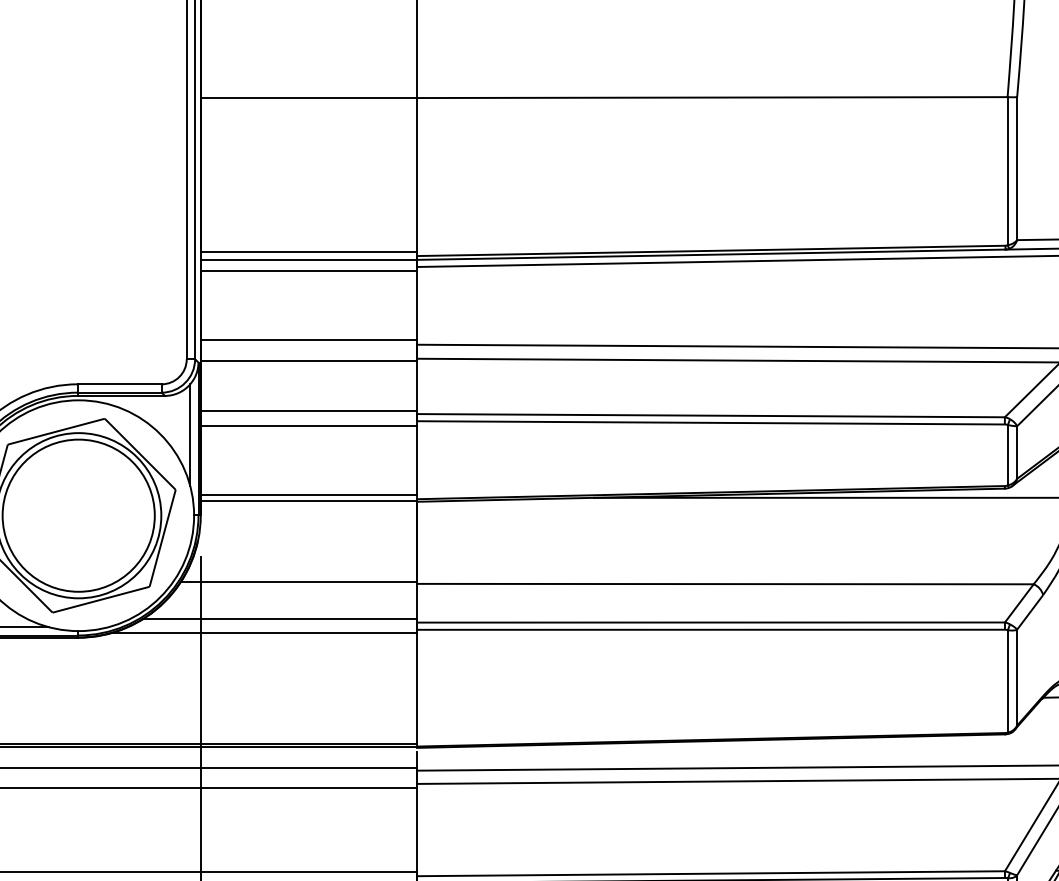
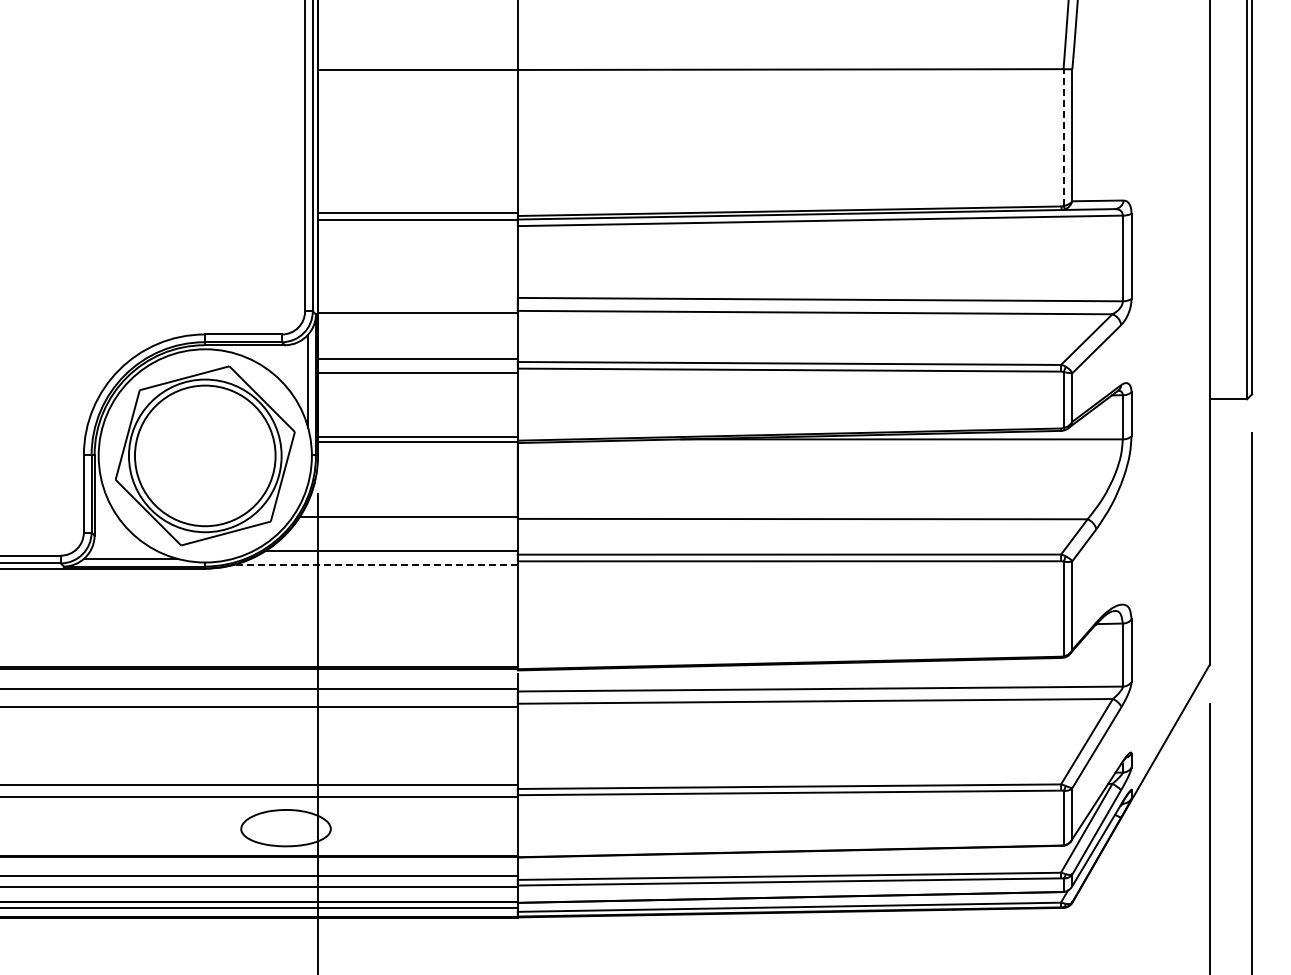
line: (1007, 171) -> (1063, 137), solid -> dashed
line: (308, 270) -> (417, 229), removed
line: (308, 339) -> (417, 293), removed
line: (264, 633) -> (376, 564), solid -> dashed

